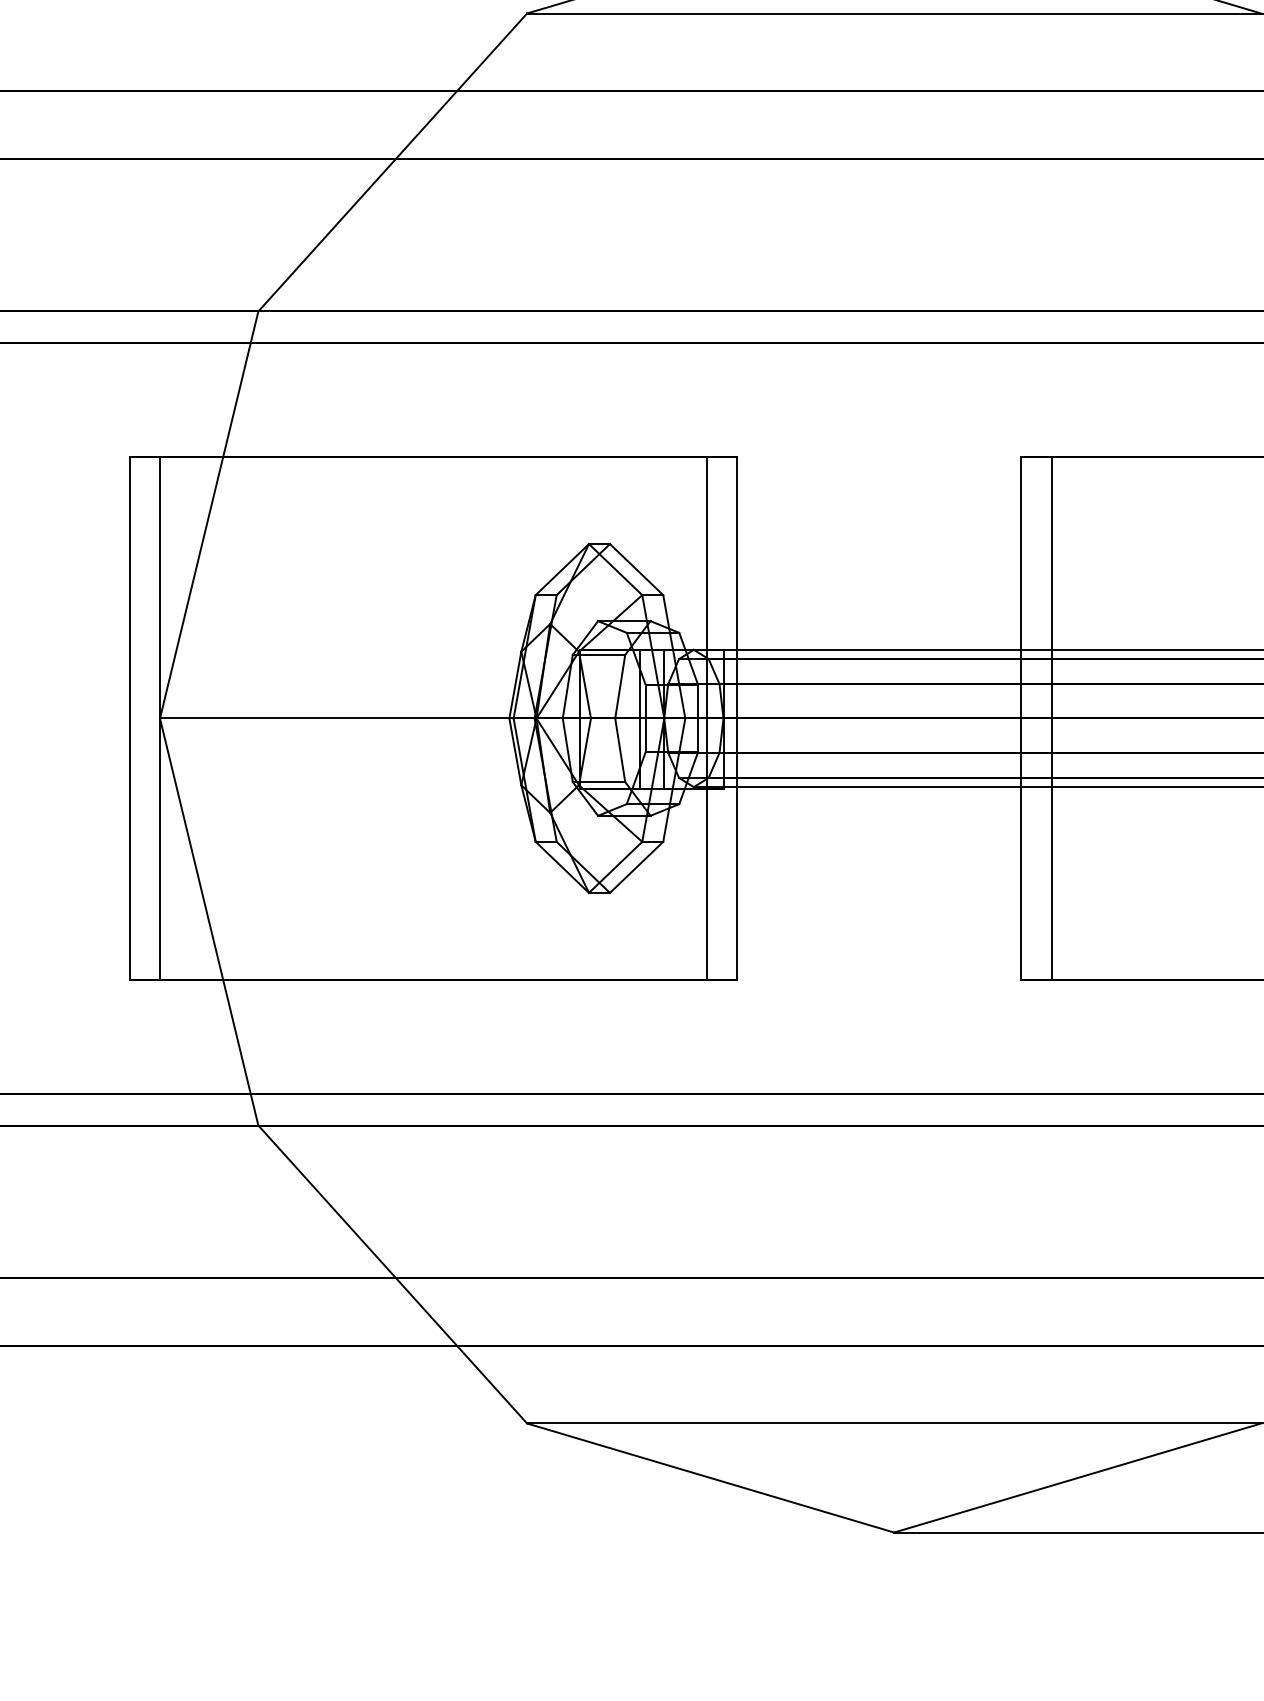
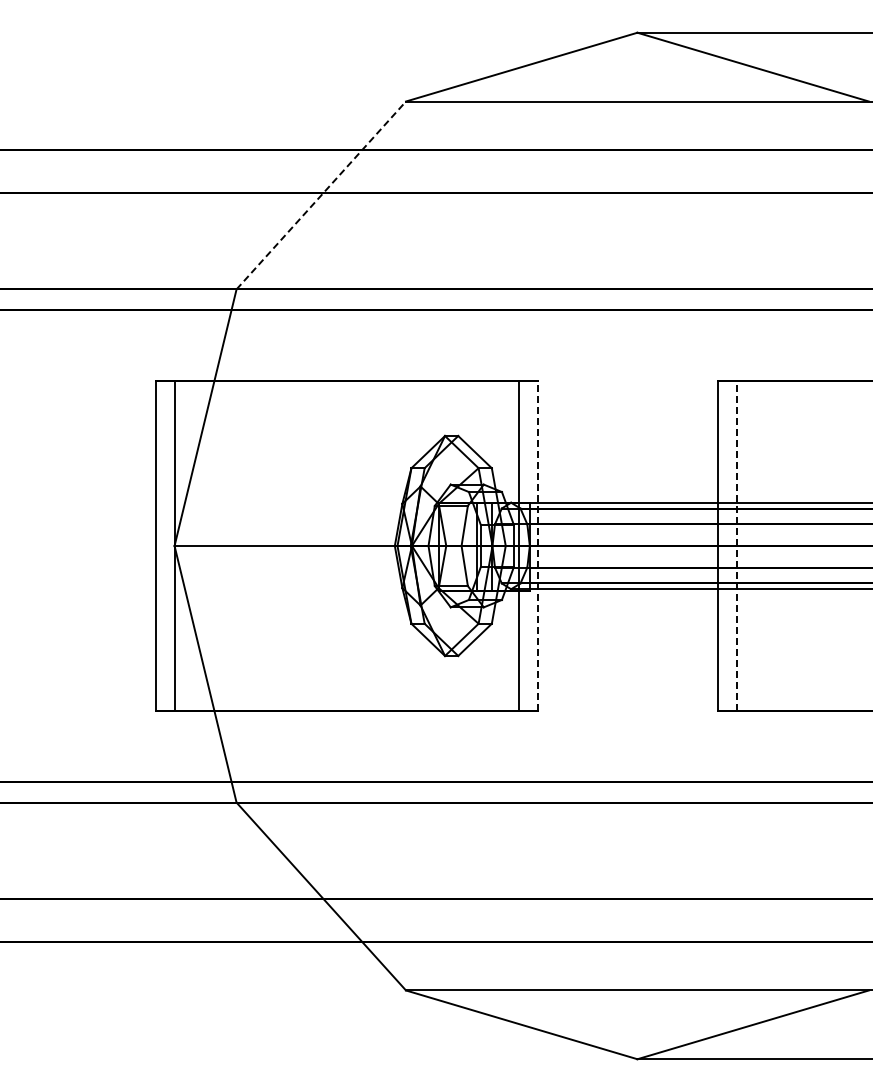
line: (393, 162) -> (321, 195), solid -> dashed
line: (737, 719) -> (538, 546), solid -> dashed
line: (1051, 719) -> (736, 546), solid -> dashed

